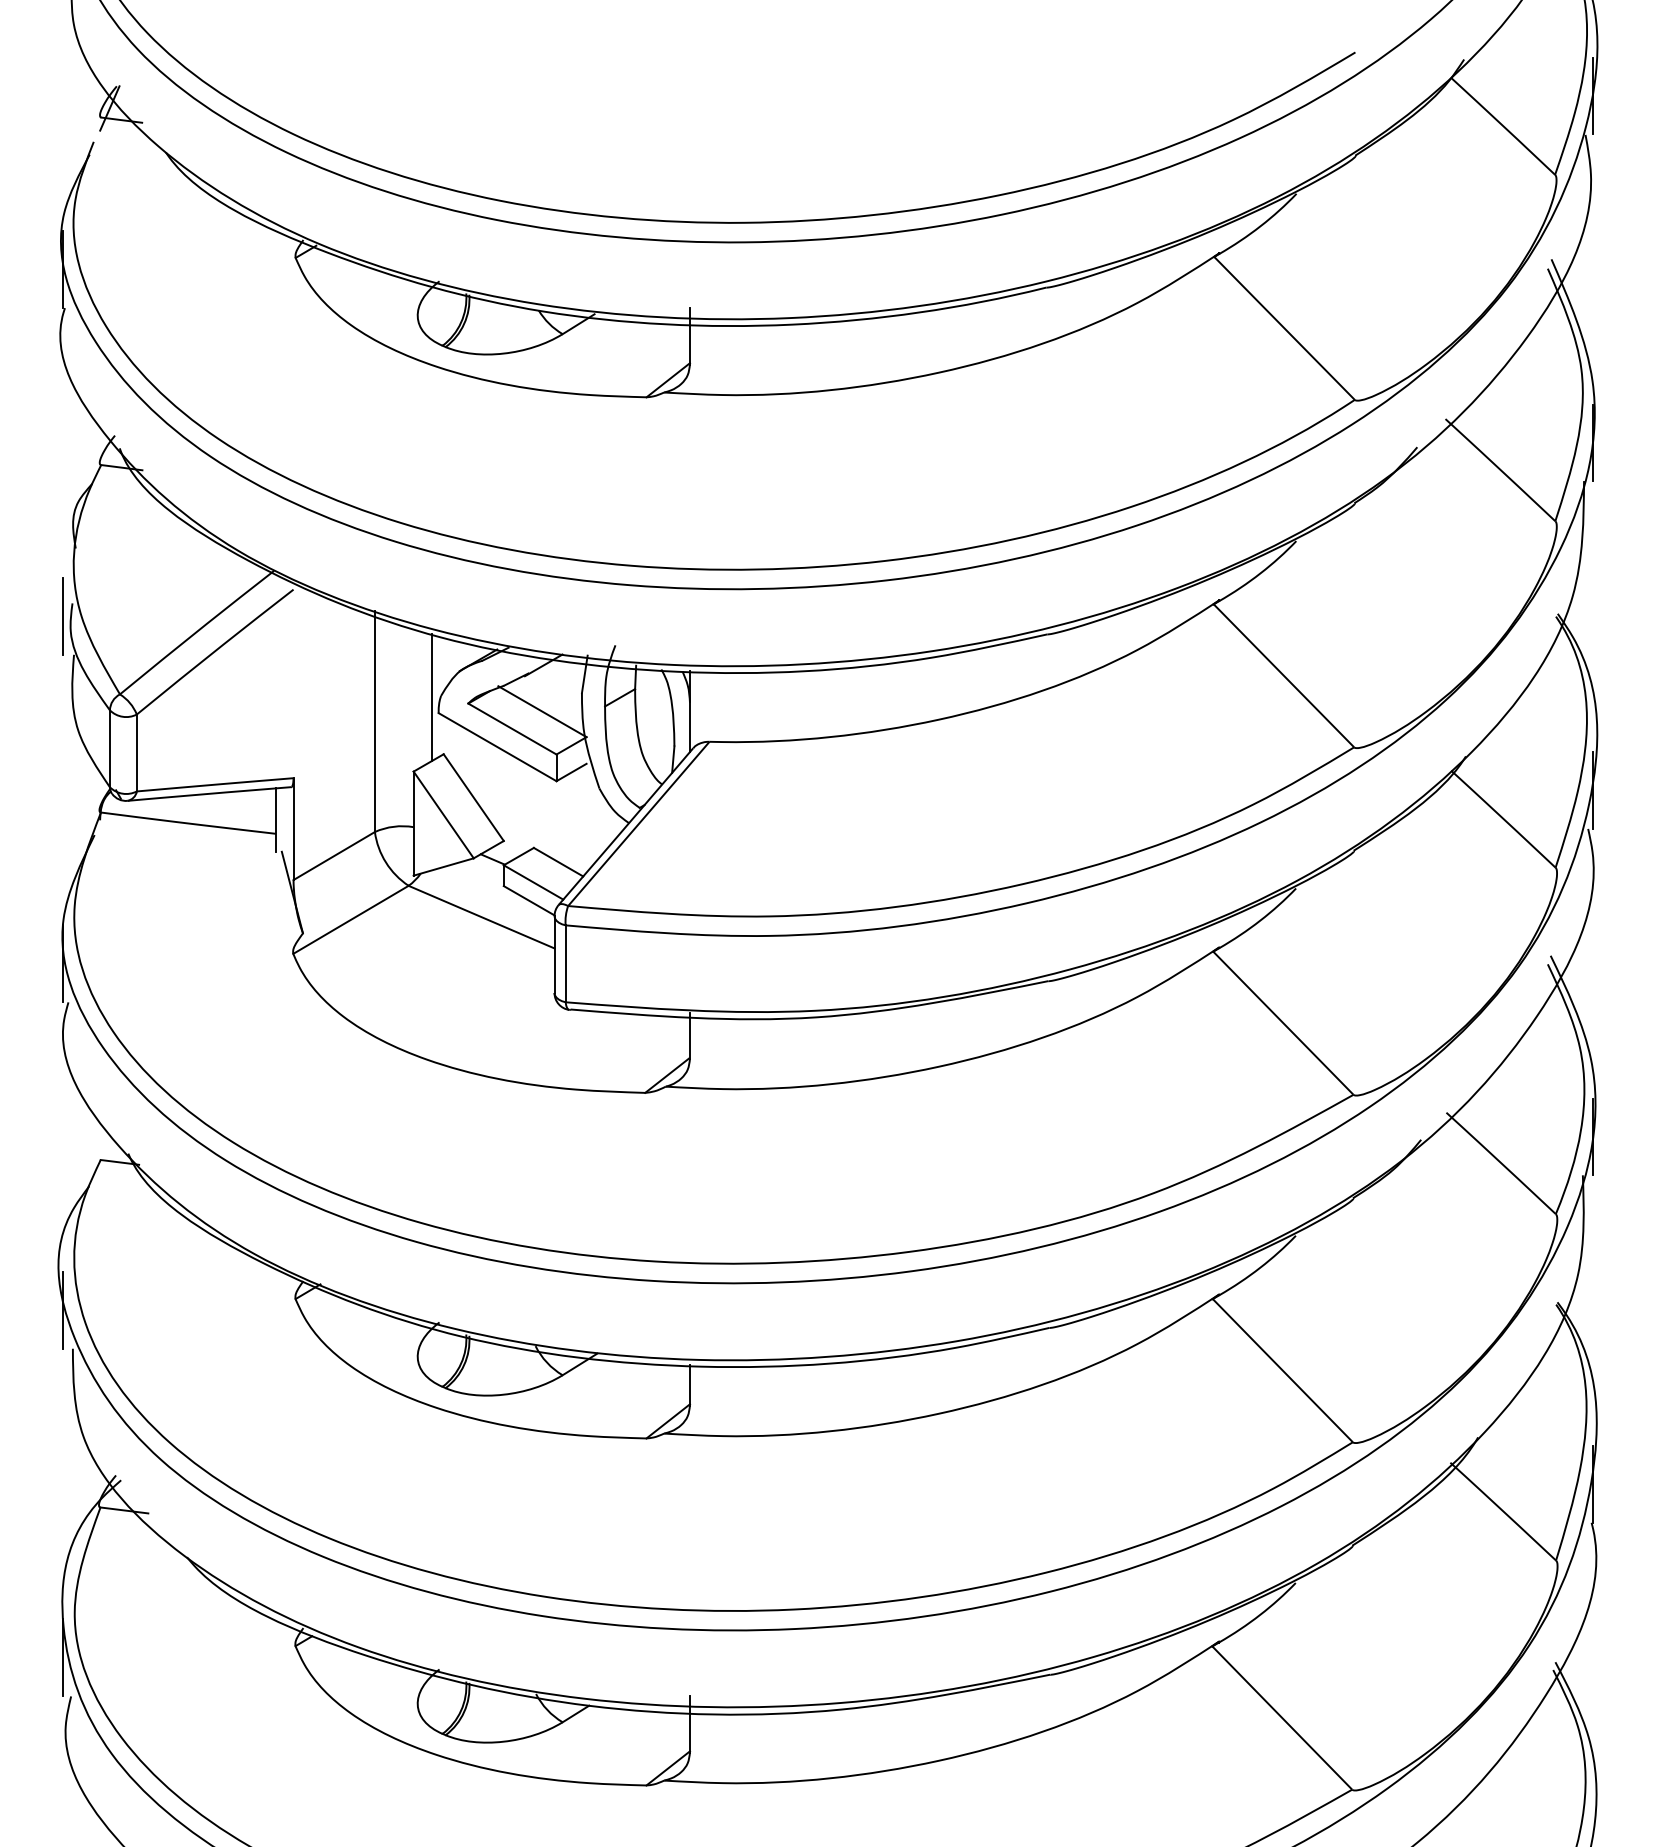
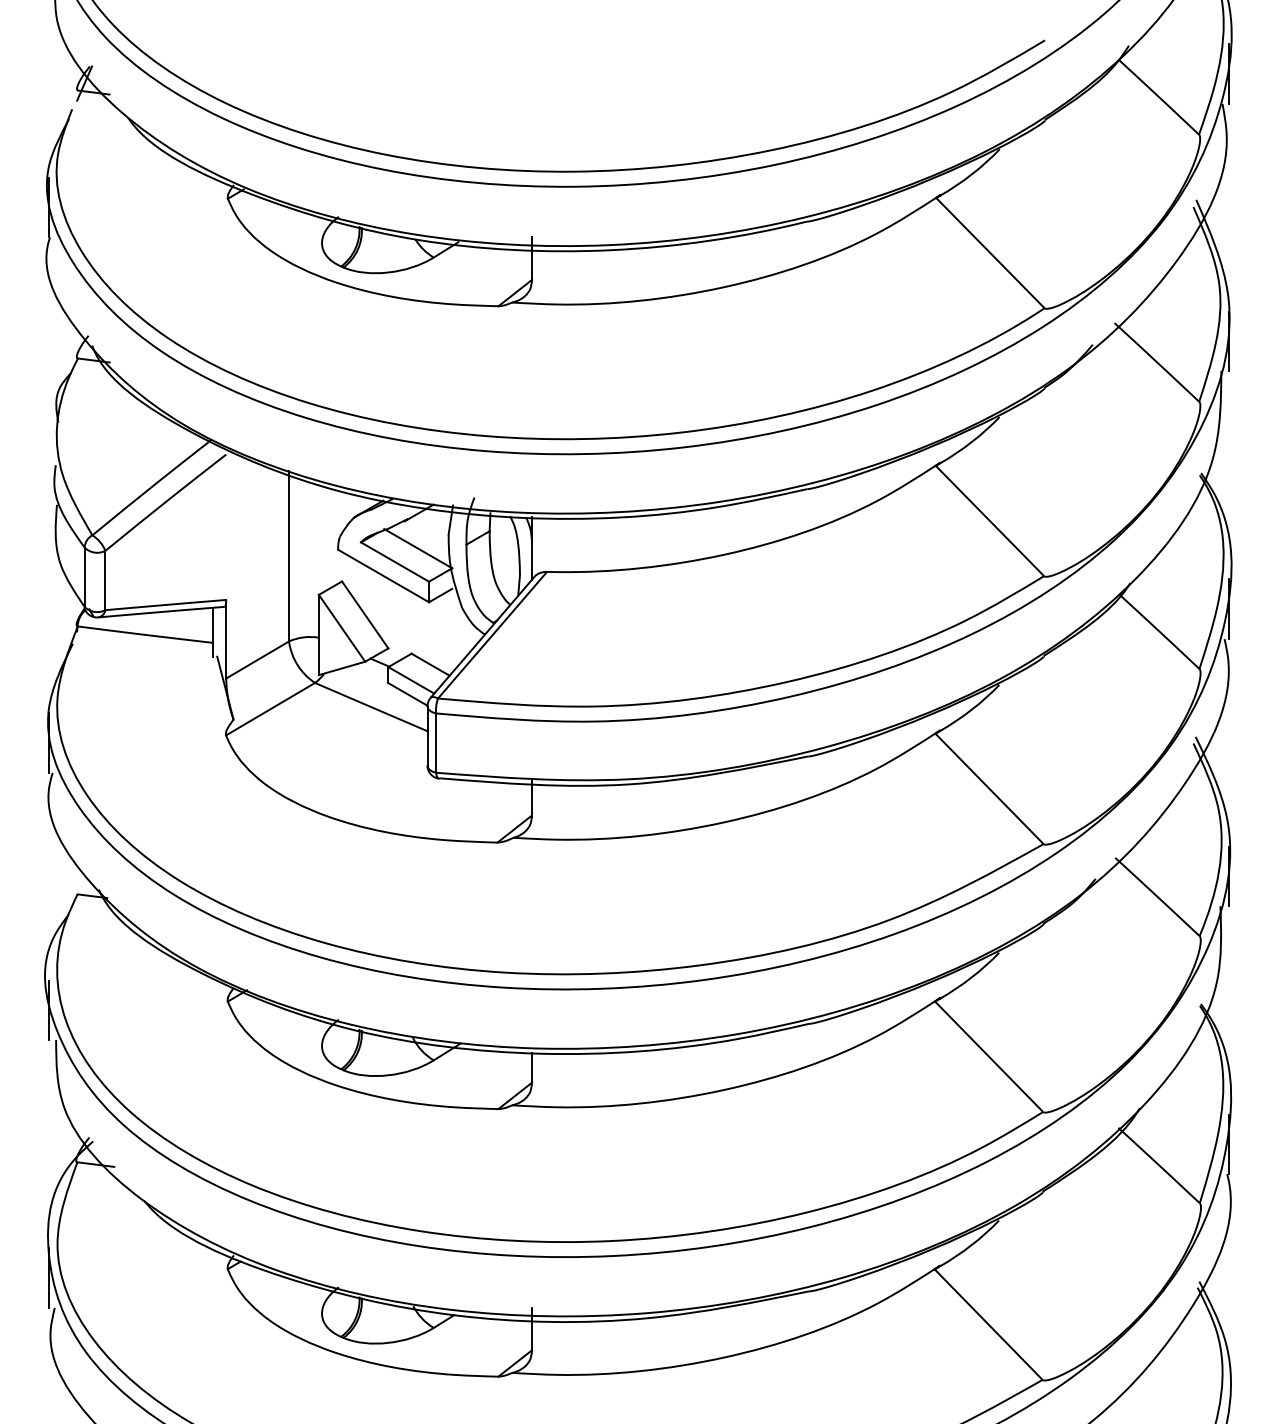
line: (63, 616) -> (48, 475), removed
line: (432, 696) -> (333, 536), removed

